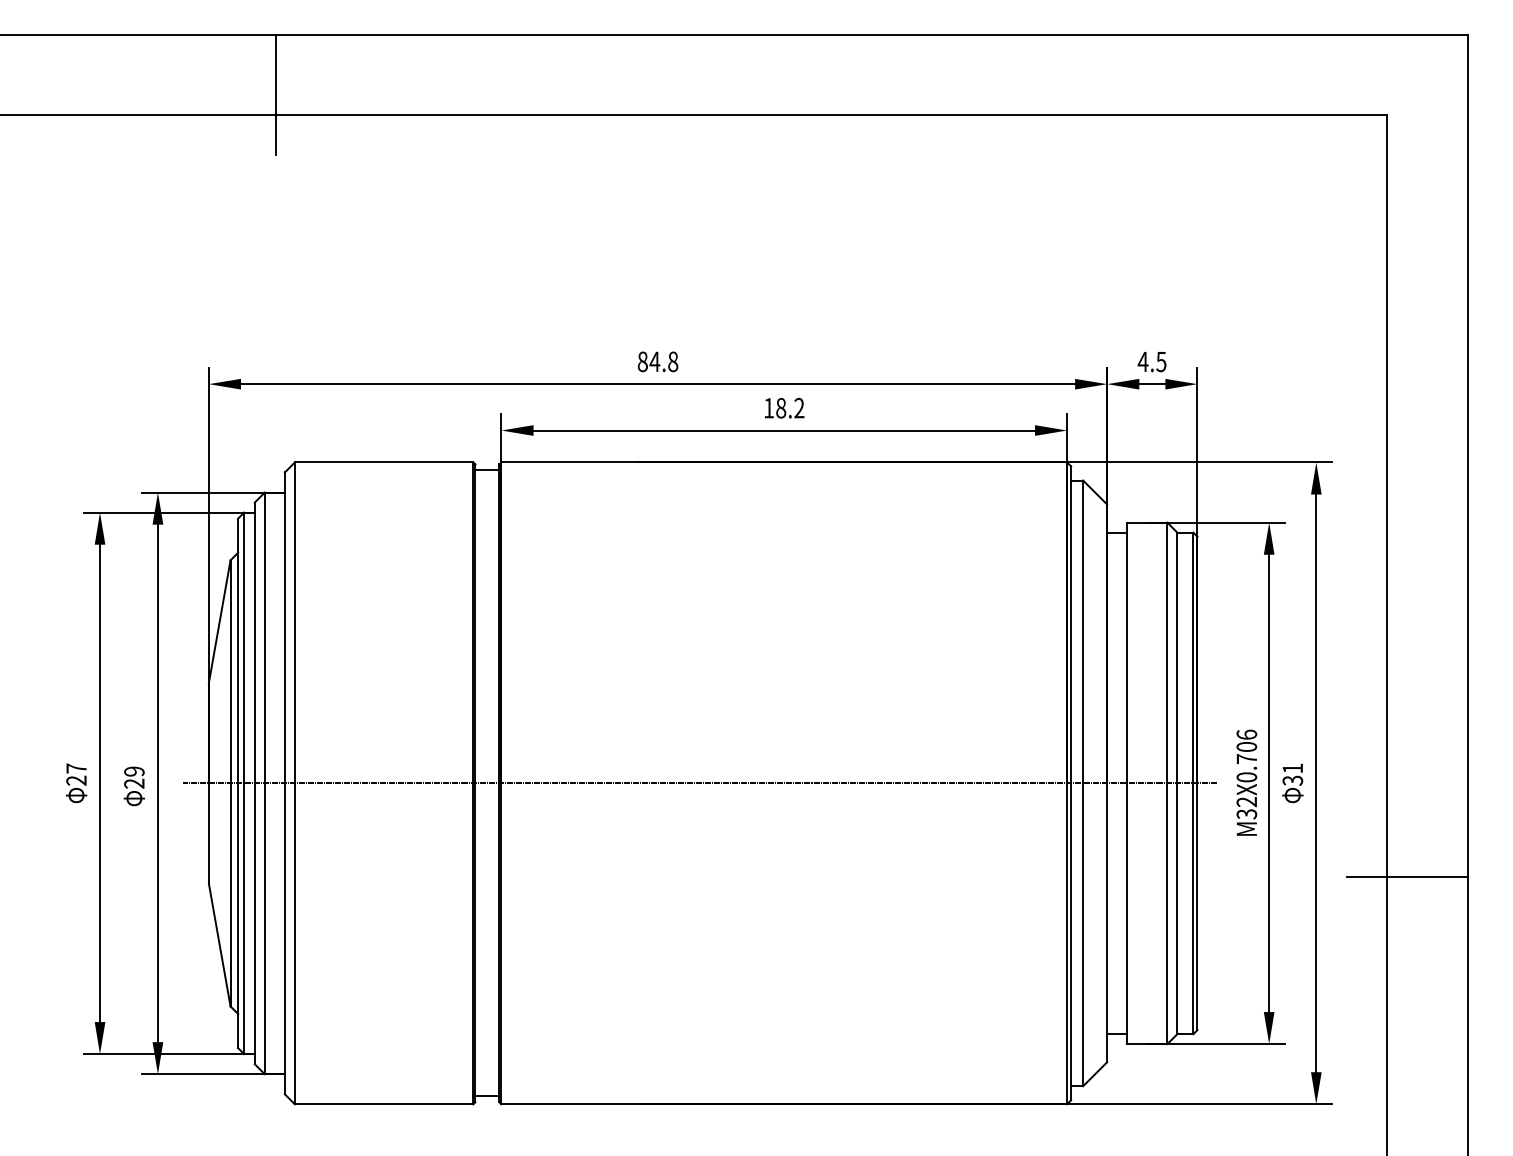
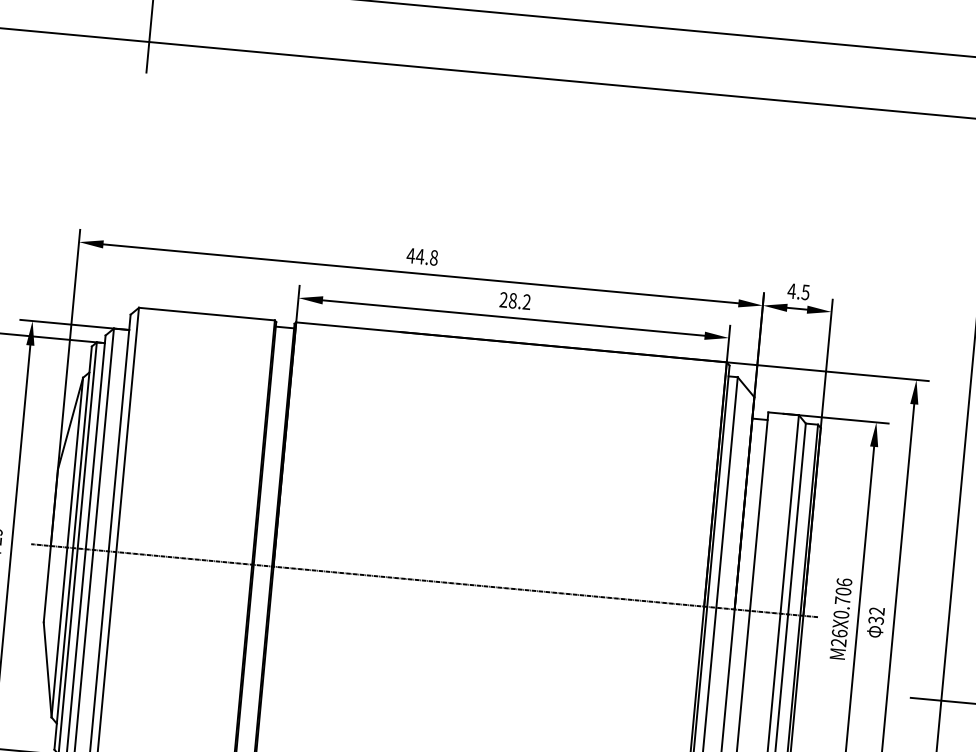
text: (642, 361) -> (410, 255), 84.8 -> 44.8
text: (768, 407) -> (503, 299), 18.2 -> 28.2
text: (1292, 768) -> (876, 611), 31 -> 32
text: (1246, 808) -> (838, 638), M32X0.706 -> M26X0.706

